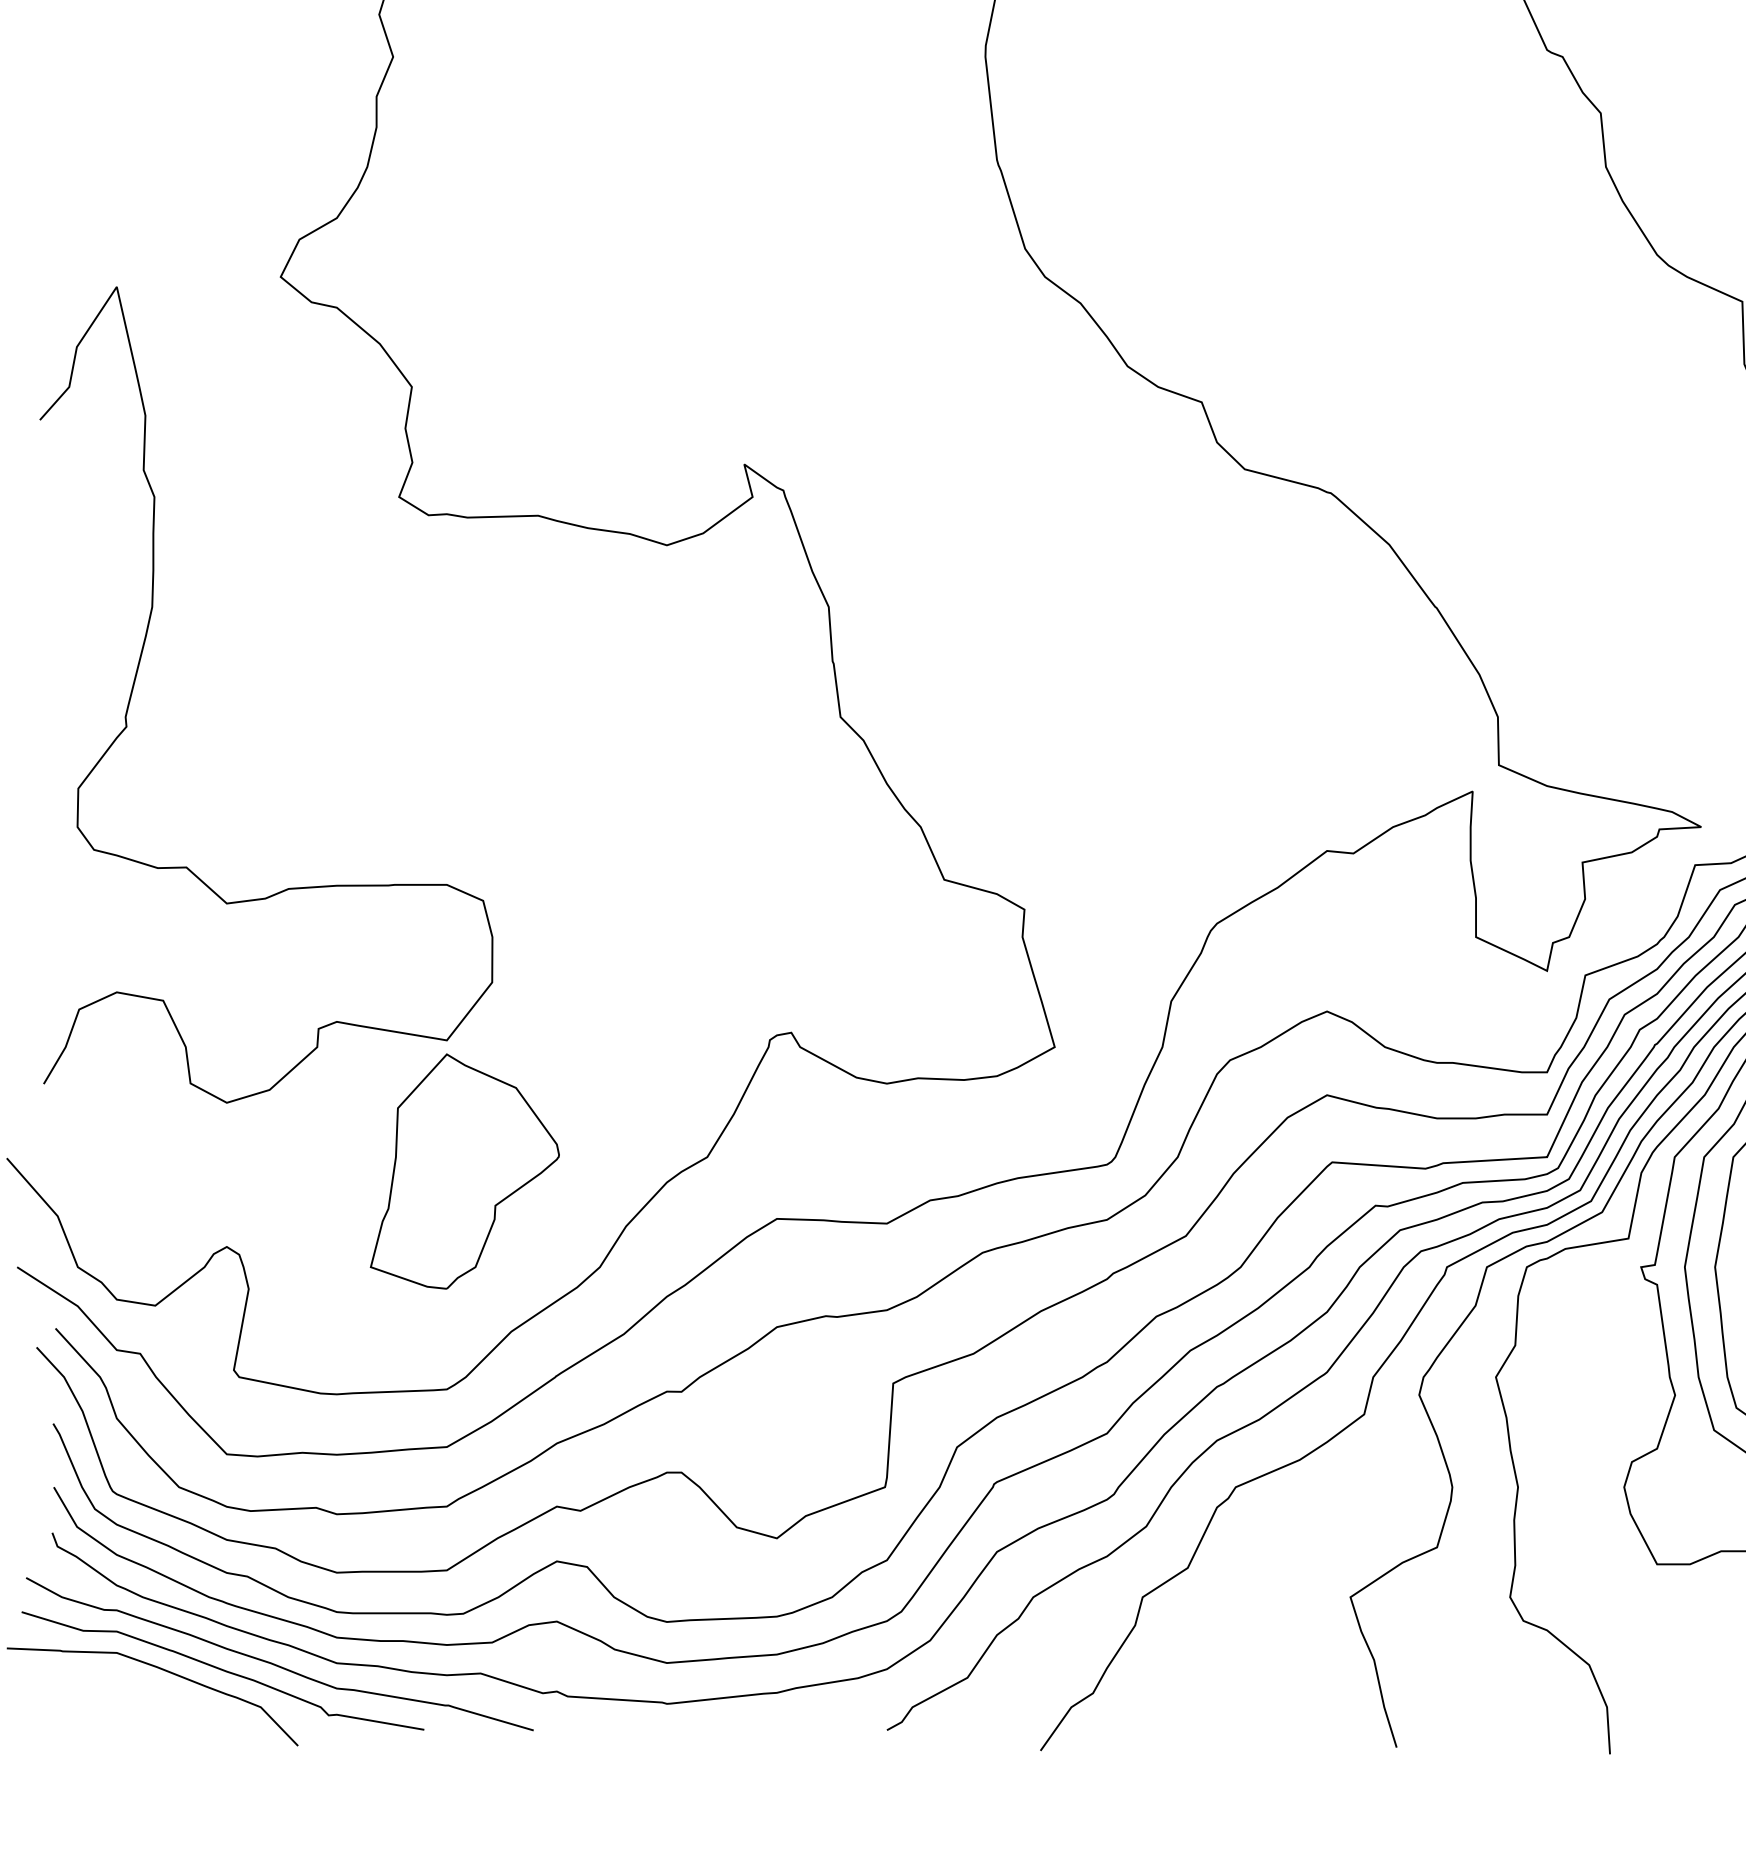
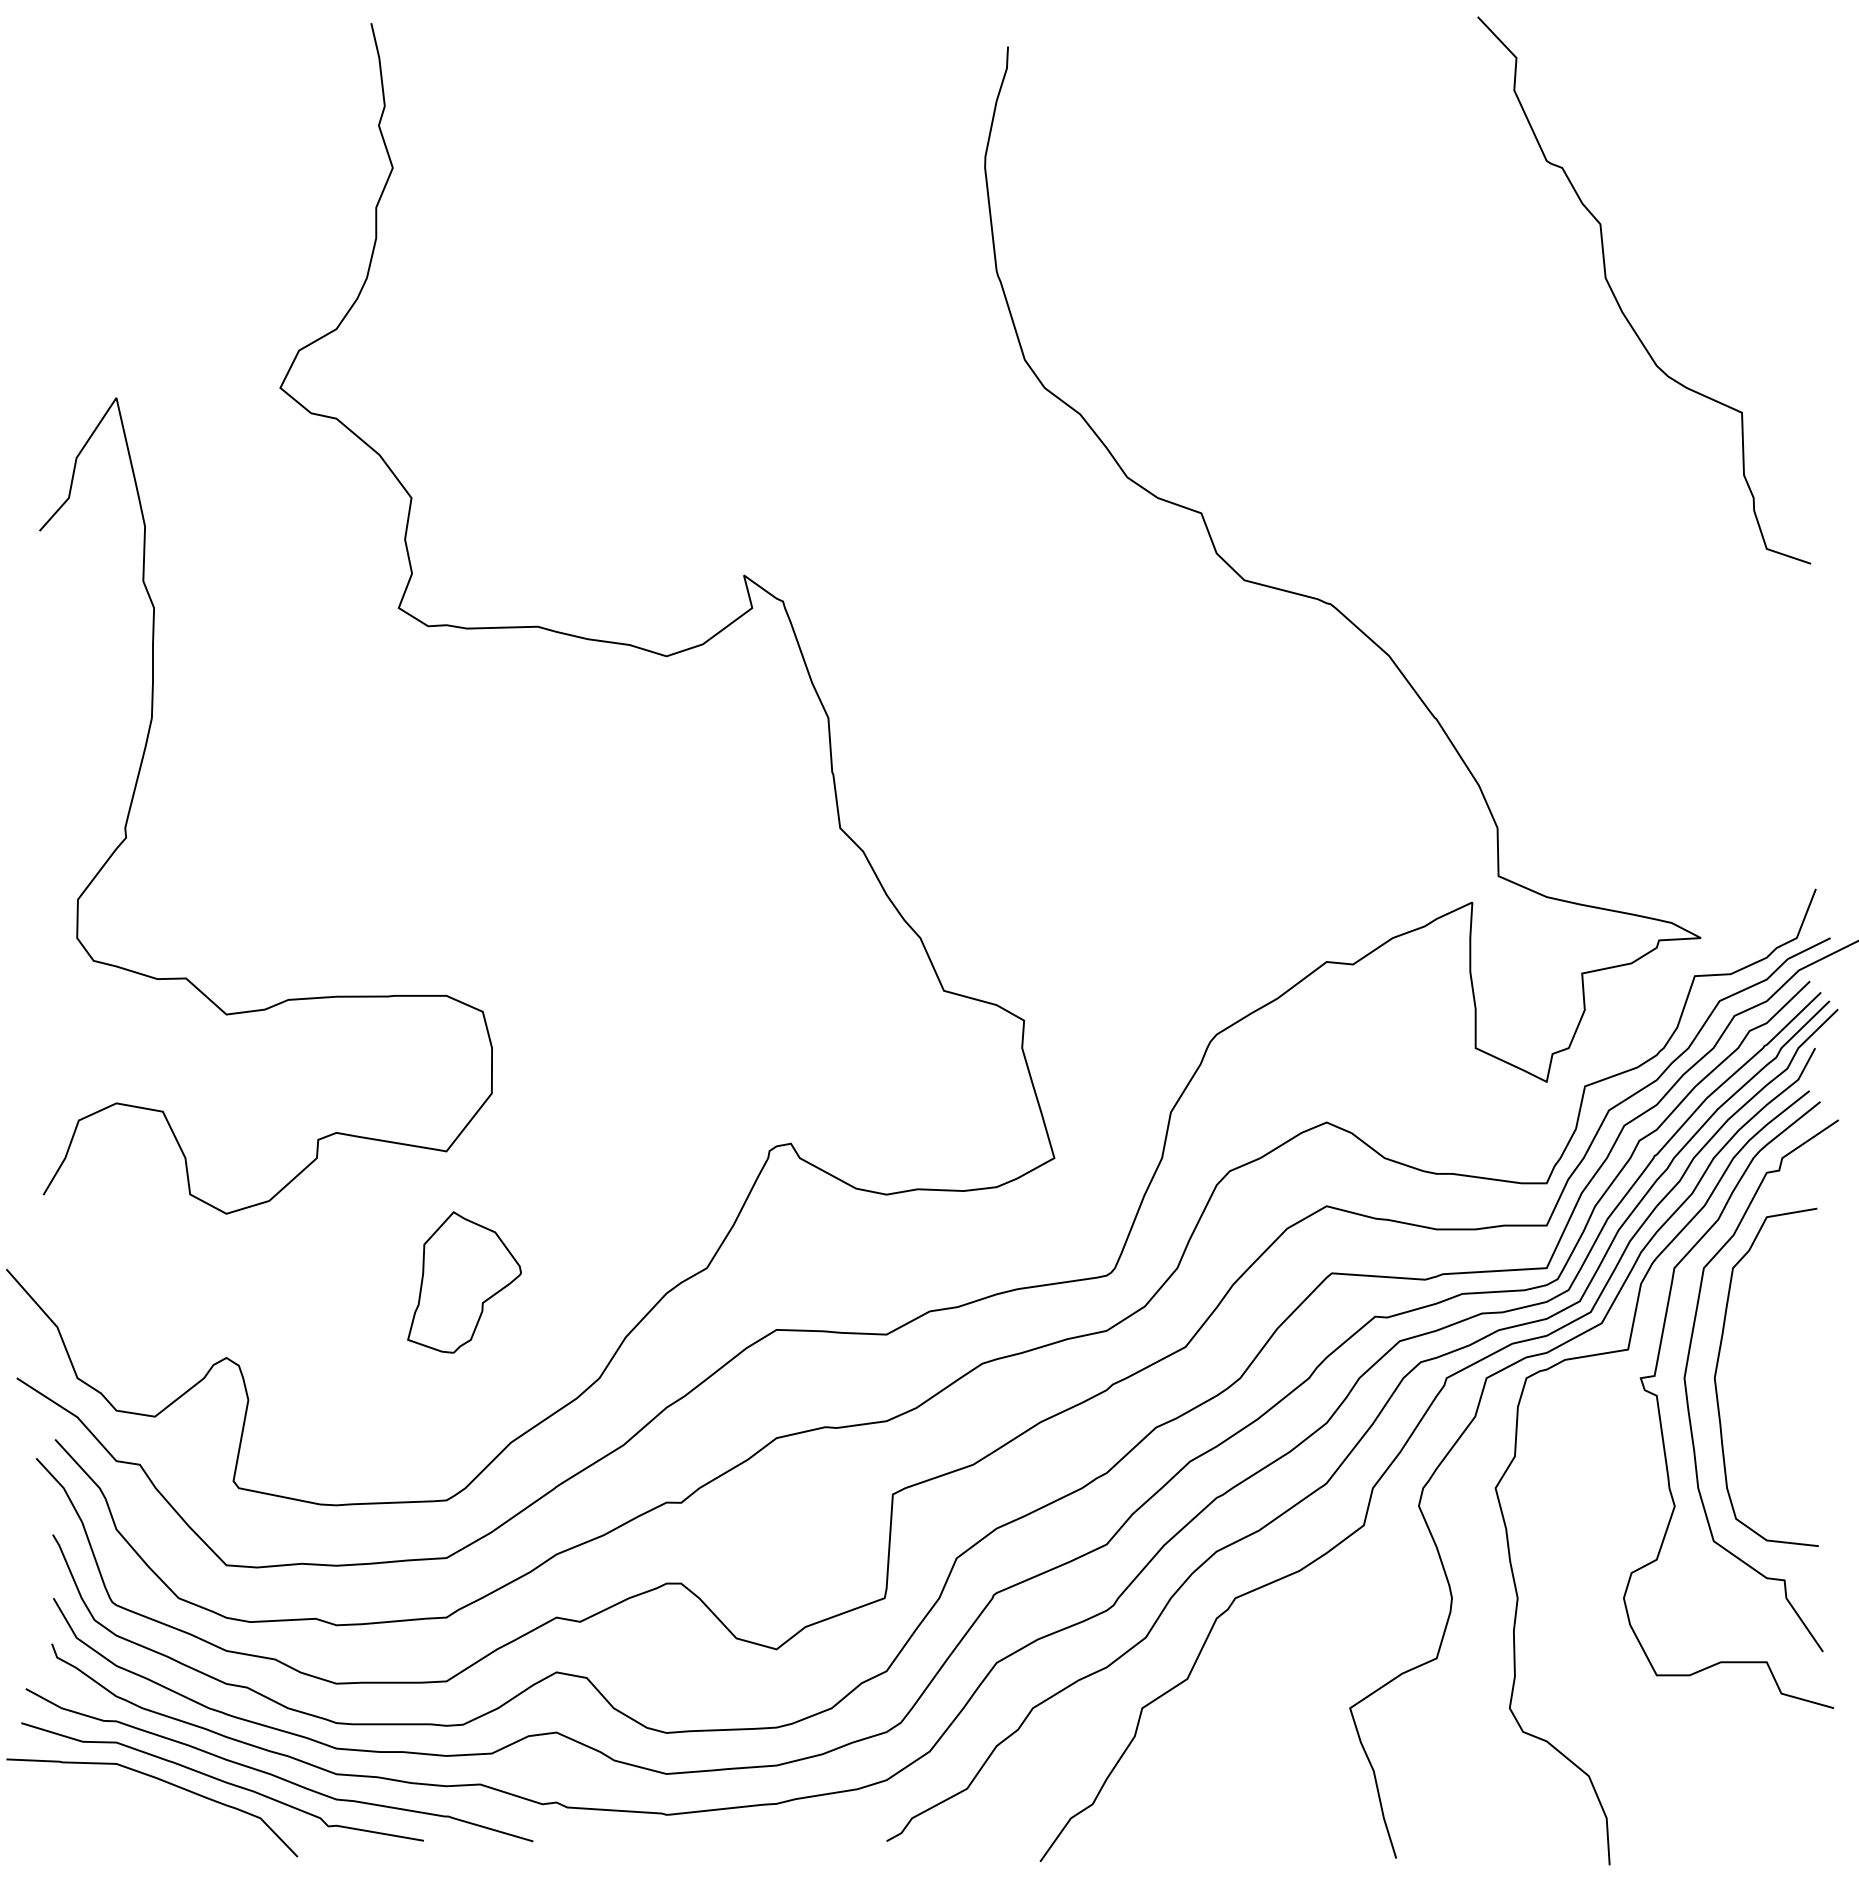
part: (464, 1171) -> (464, 1282), size x0.6

